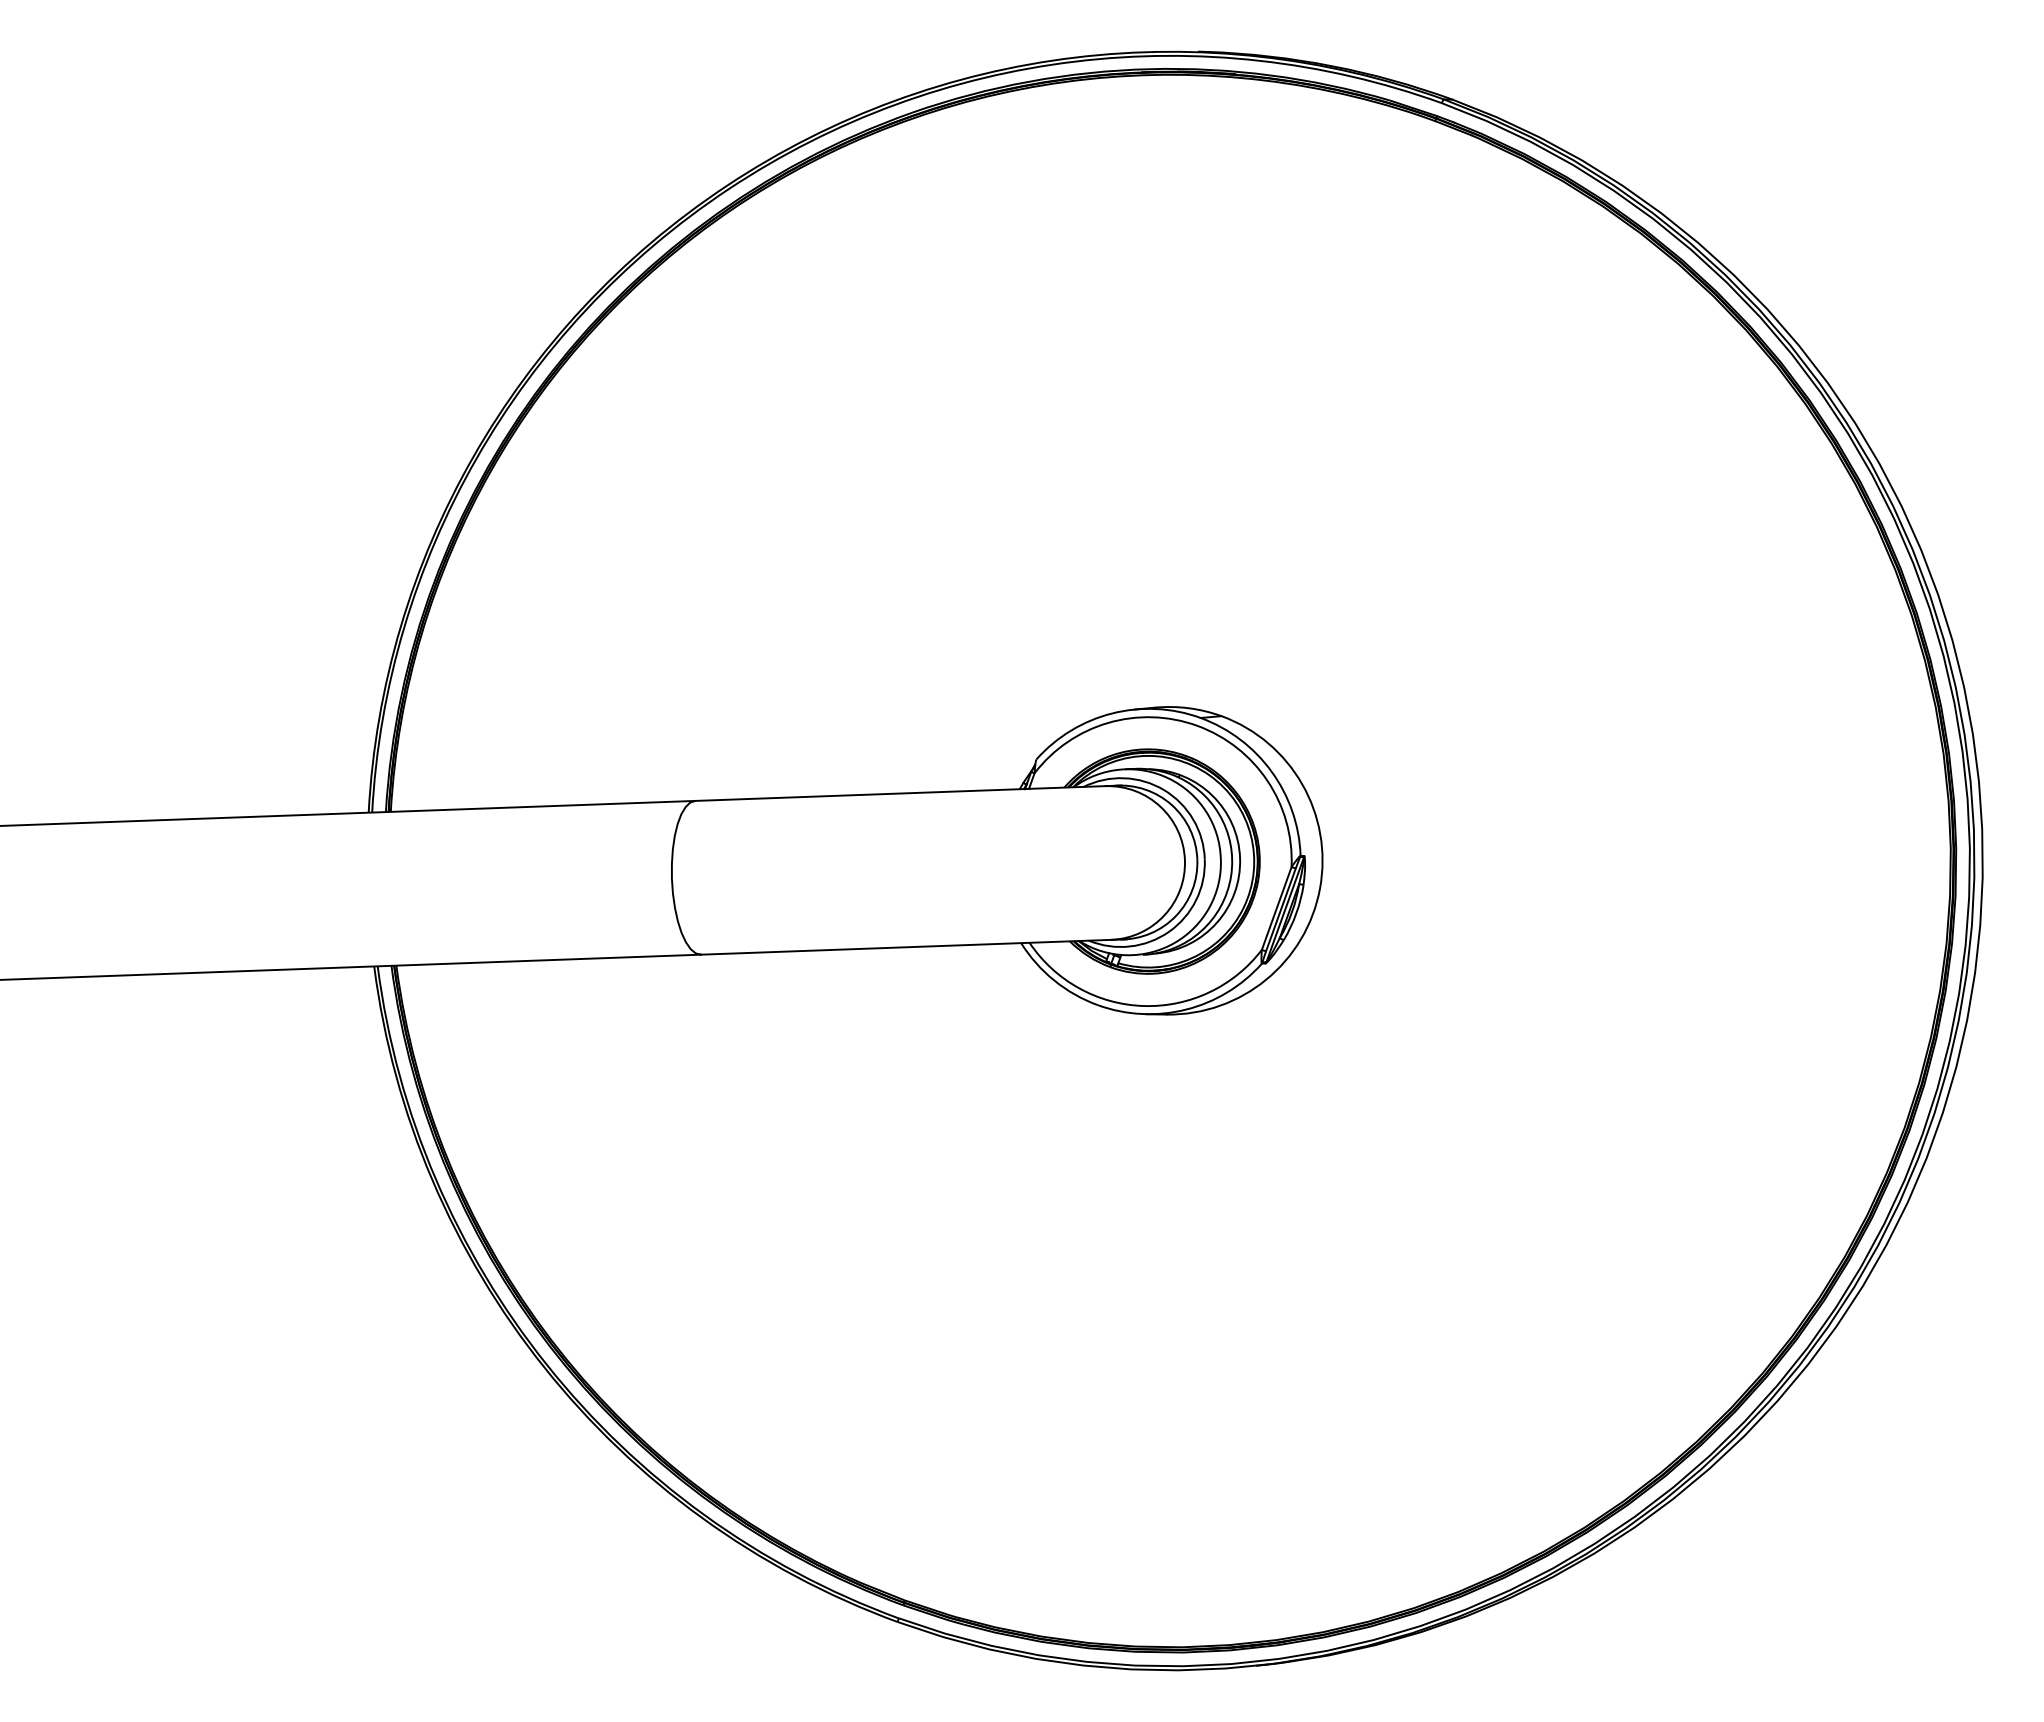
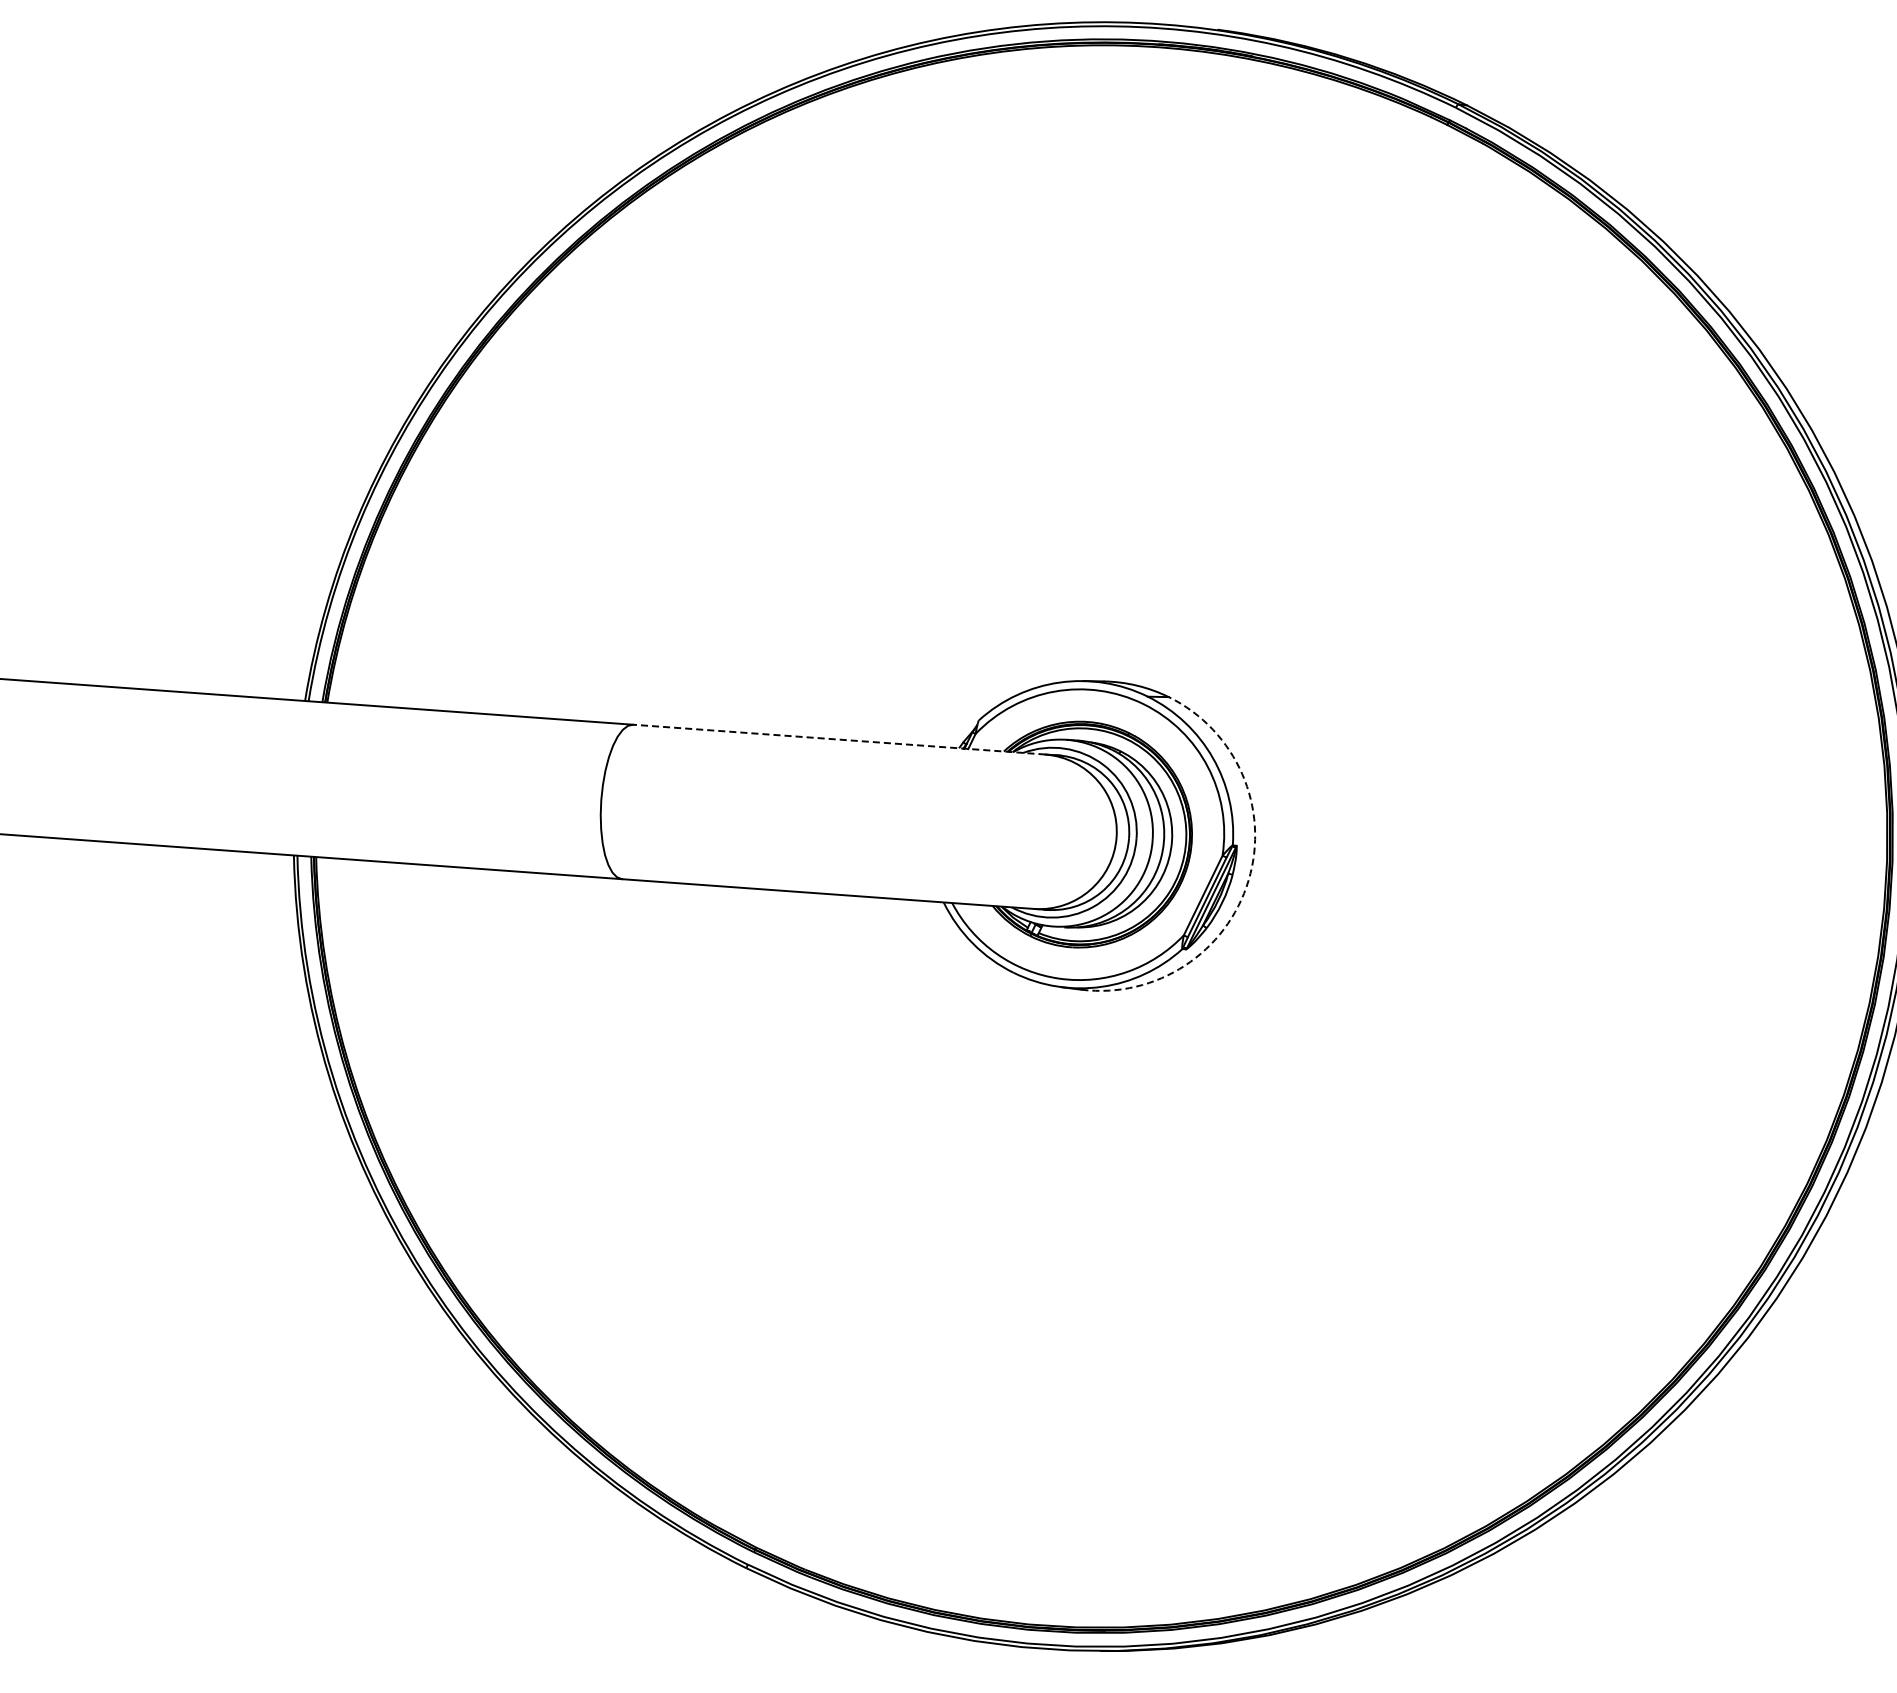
line: (900, 793) -> (839, 739), solid -> dashed
arc: (1320, 888) -> (1249, 880), solid -> dashed

